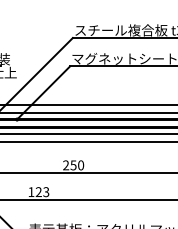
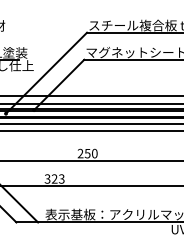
text: (31, 191) -> (47, 178), 123 -> 323

